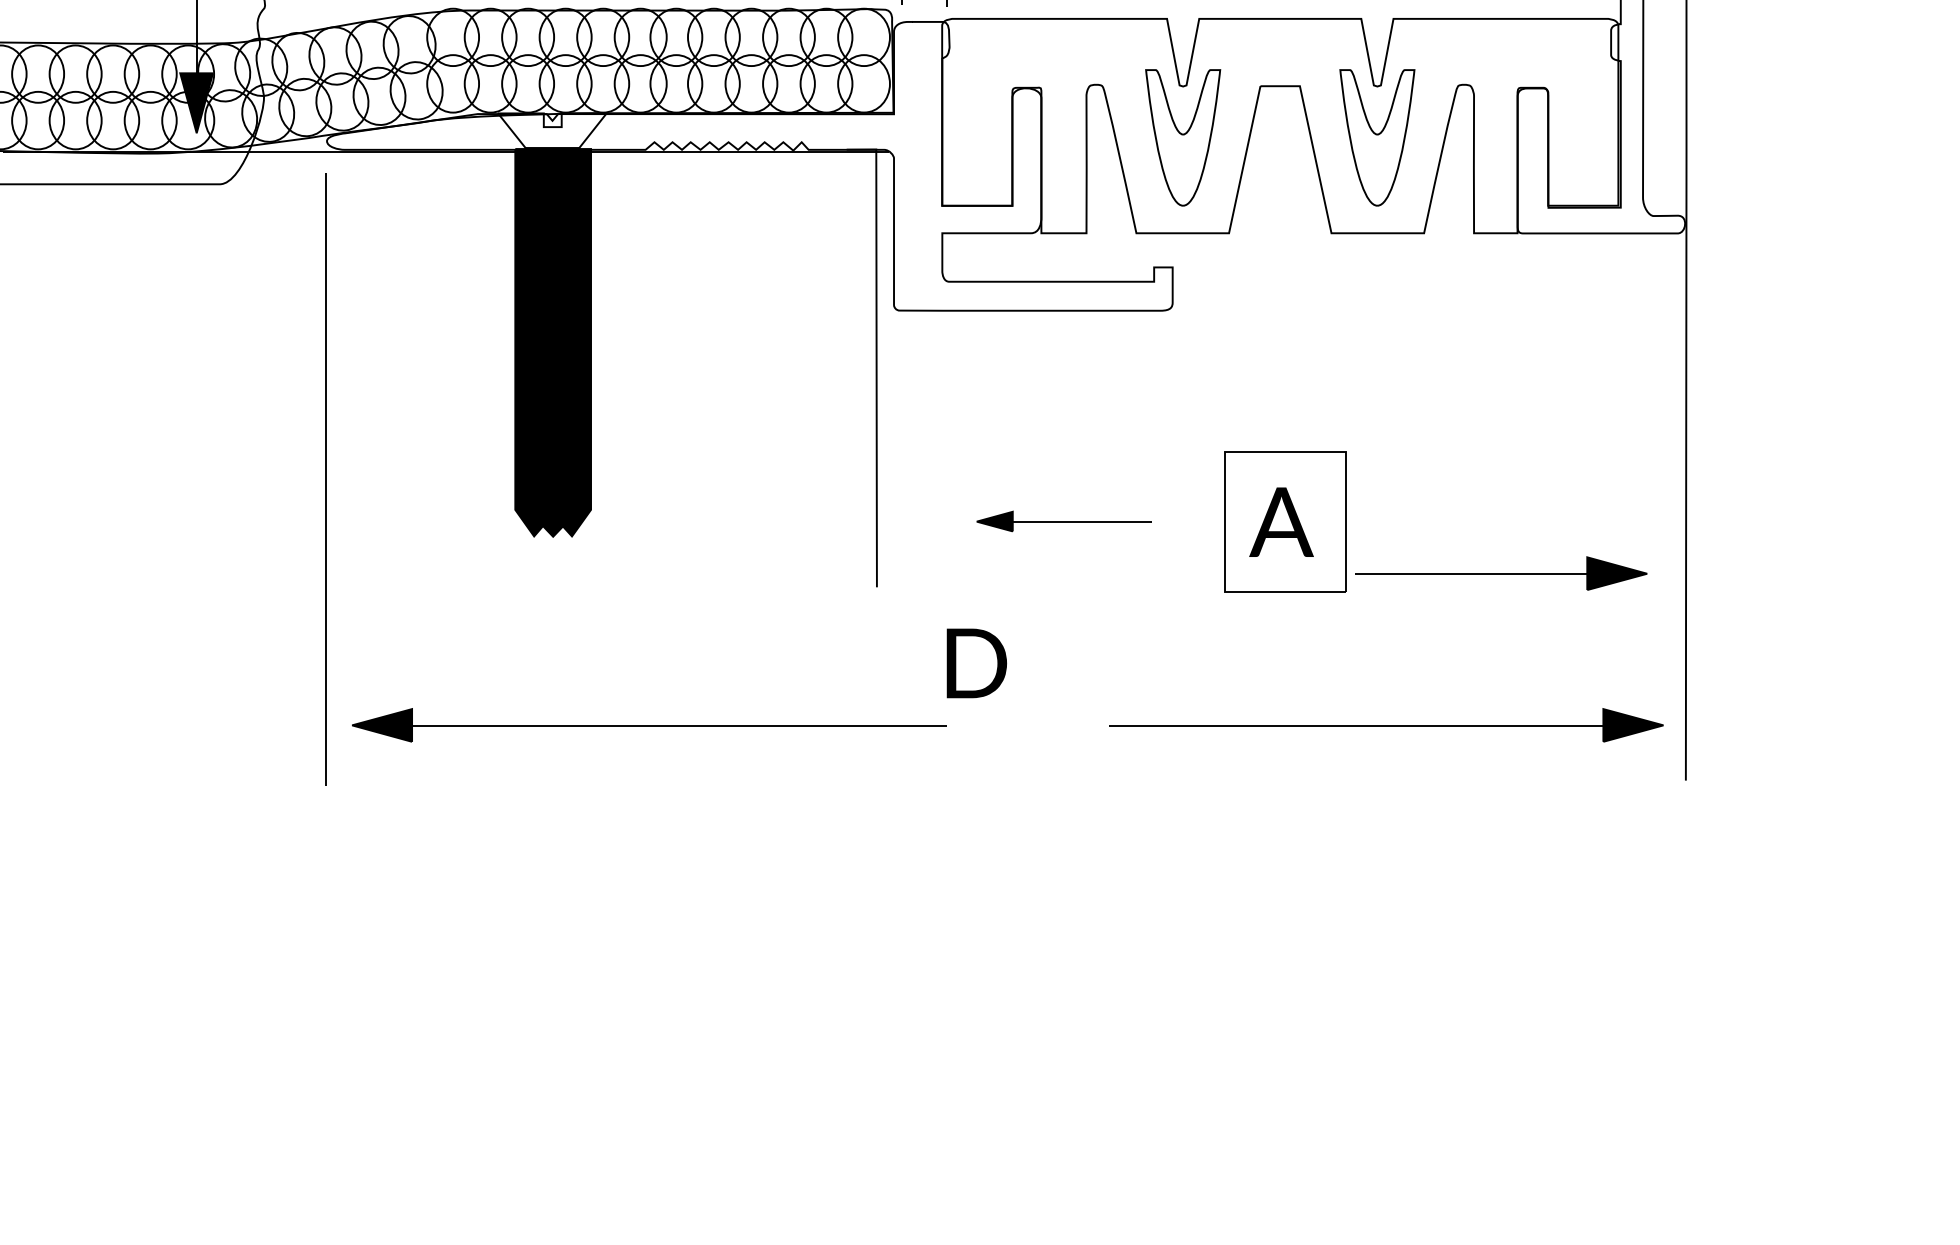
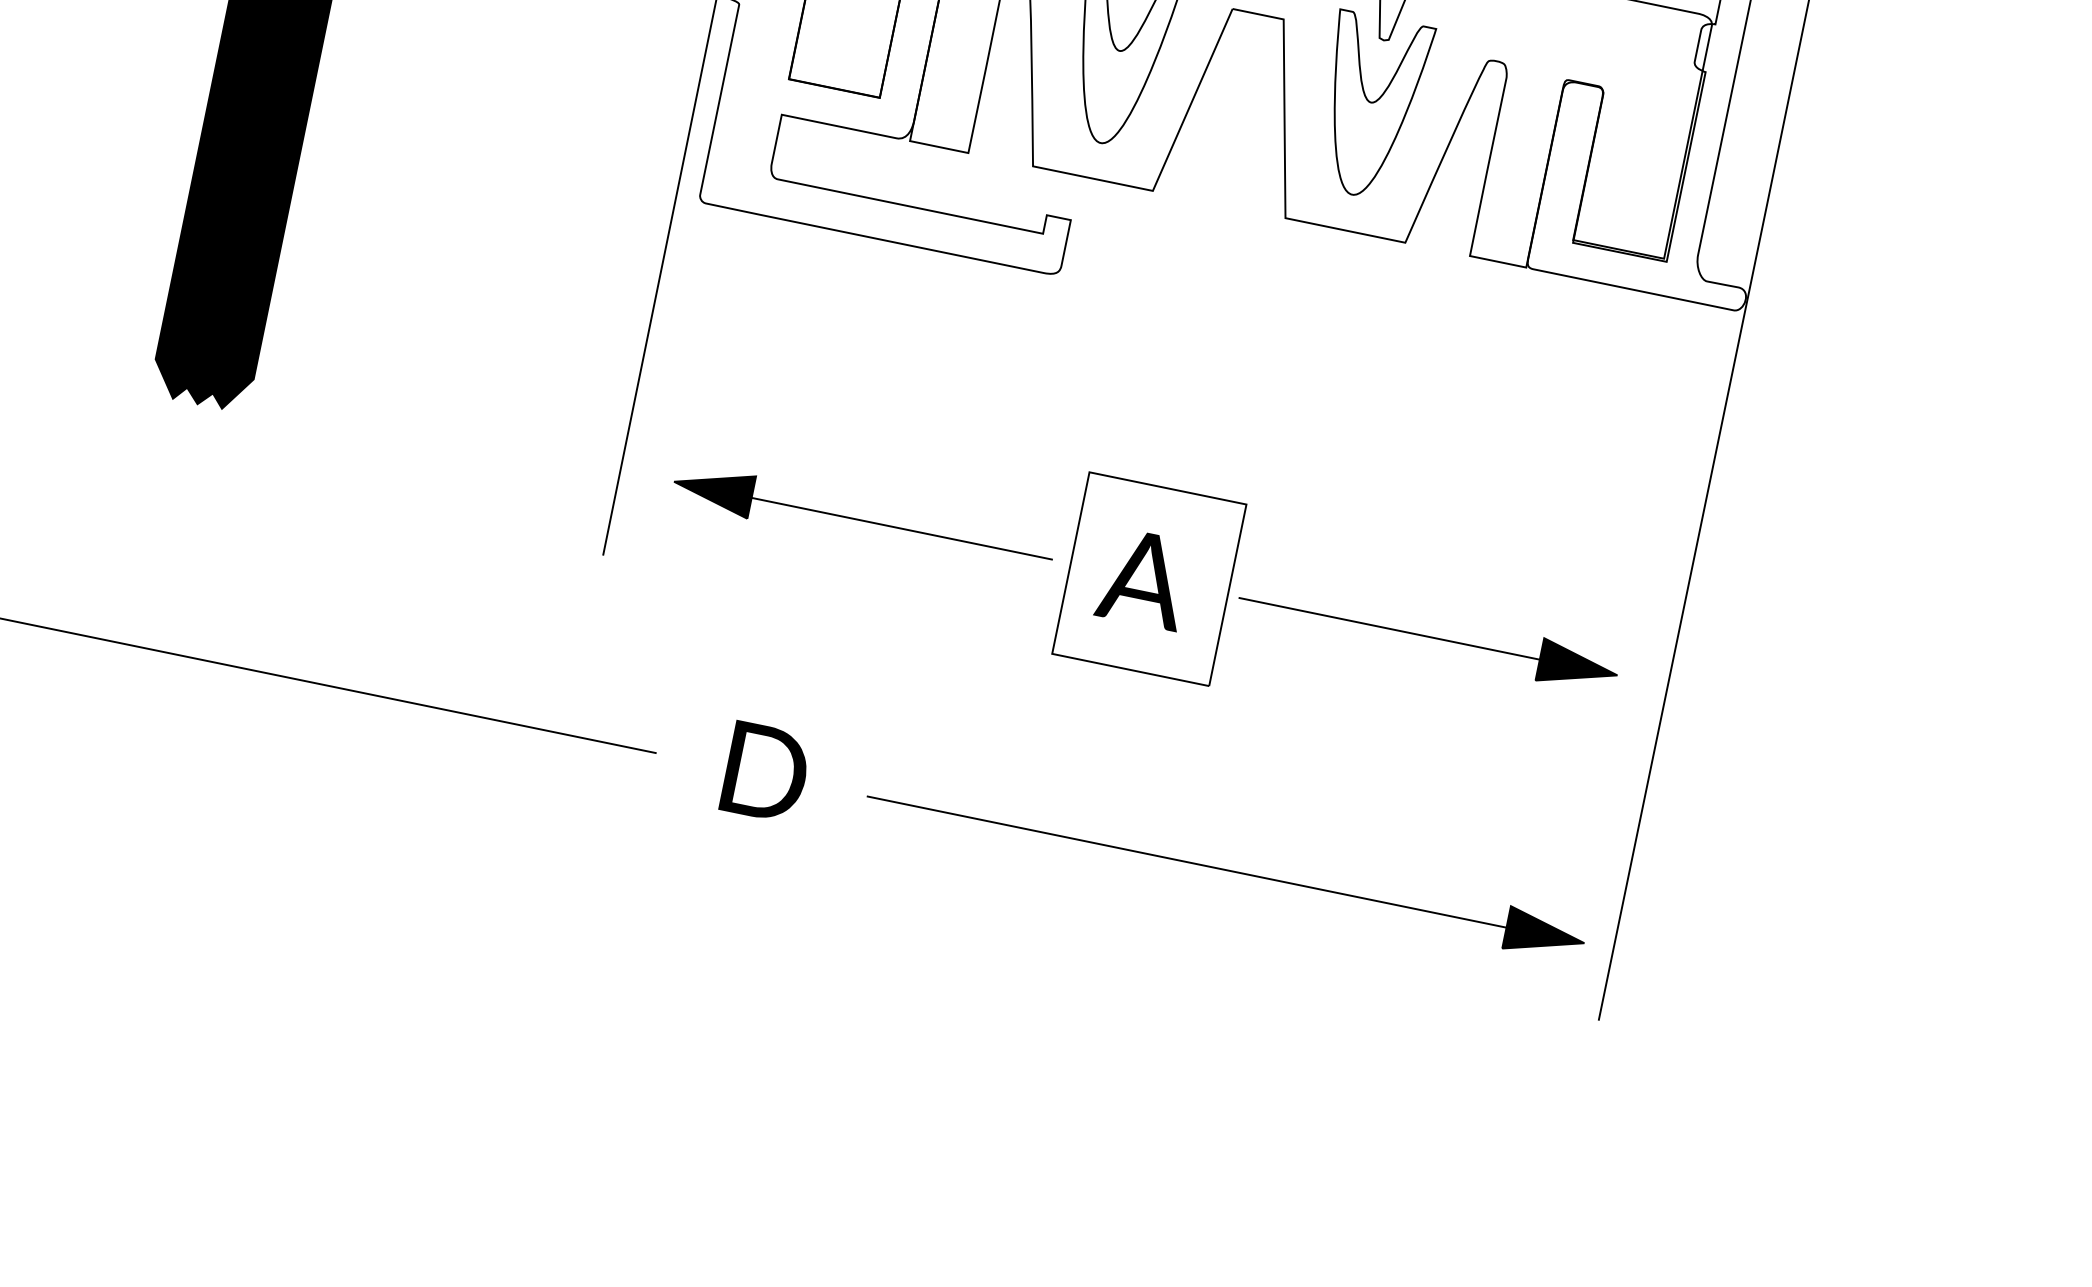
part: (1064, 521) -> (863, 520), size x1.67
part: (1501, 573) -> (1428, 636), moved
text: (976, 663) -> (765, 772), moved

